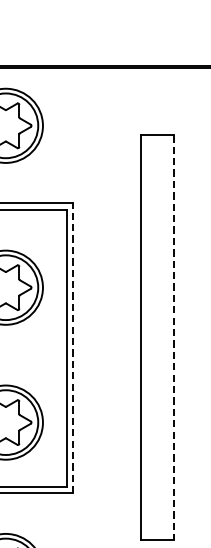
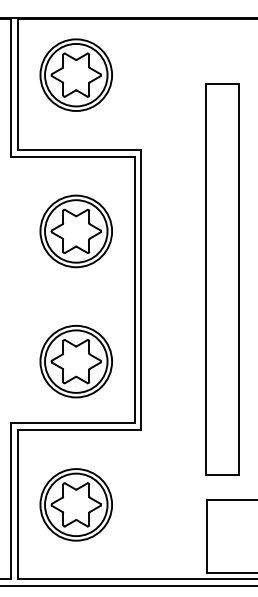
line: (173, 338) -> (238, 280), dashed -> solid
line: (73, 348) -> (141, 290), dashed -> solid

